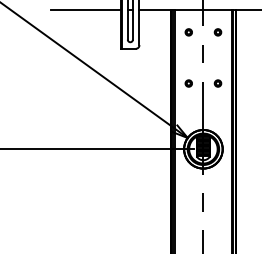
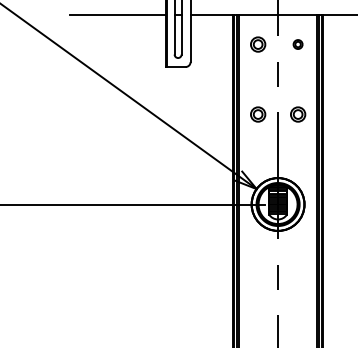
part: (188, 32) -> (257, 44), size x1.6
part: (188, 83) -> (257, 114), size x1.6
part: (217, 83) -> (297, 114), size x1.6

